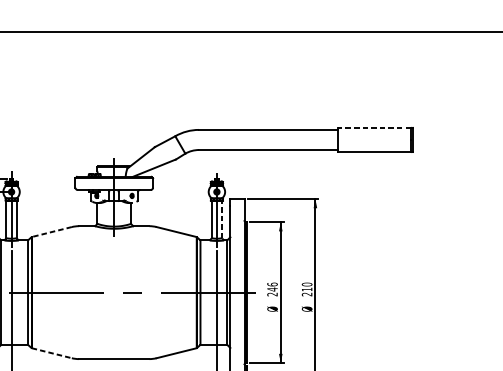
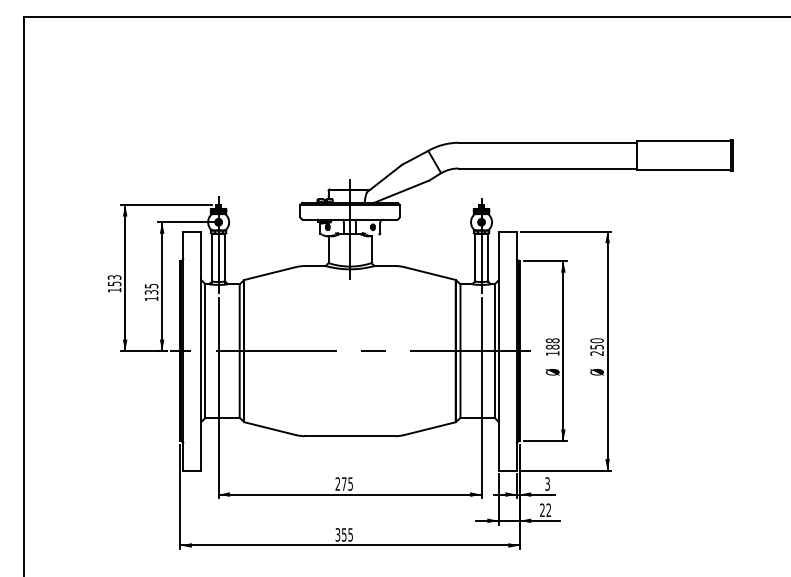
line: (374, 128) -> (683, 140), dashed -> solid
line: (222, 219) -> (488, 257), dashed -> solid
line: (51, 232) -> (269, 273), dashed -> solid
text: (272, 289) -> (552, 346), 246 -> 188
text: (306, 289) -> (596, 346), 210 -> 250
line: (52, 353) -> (270, 428), dashed -> solid

